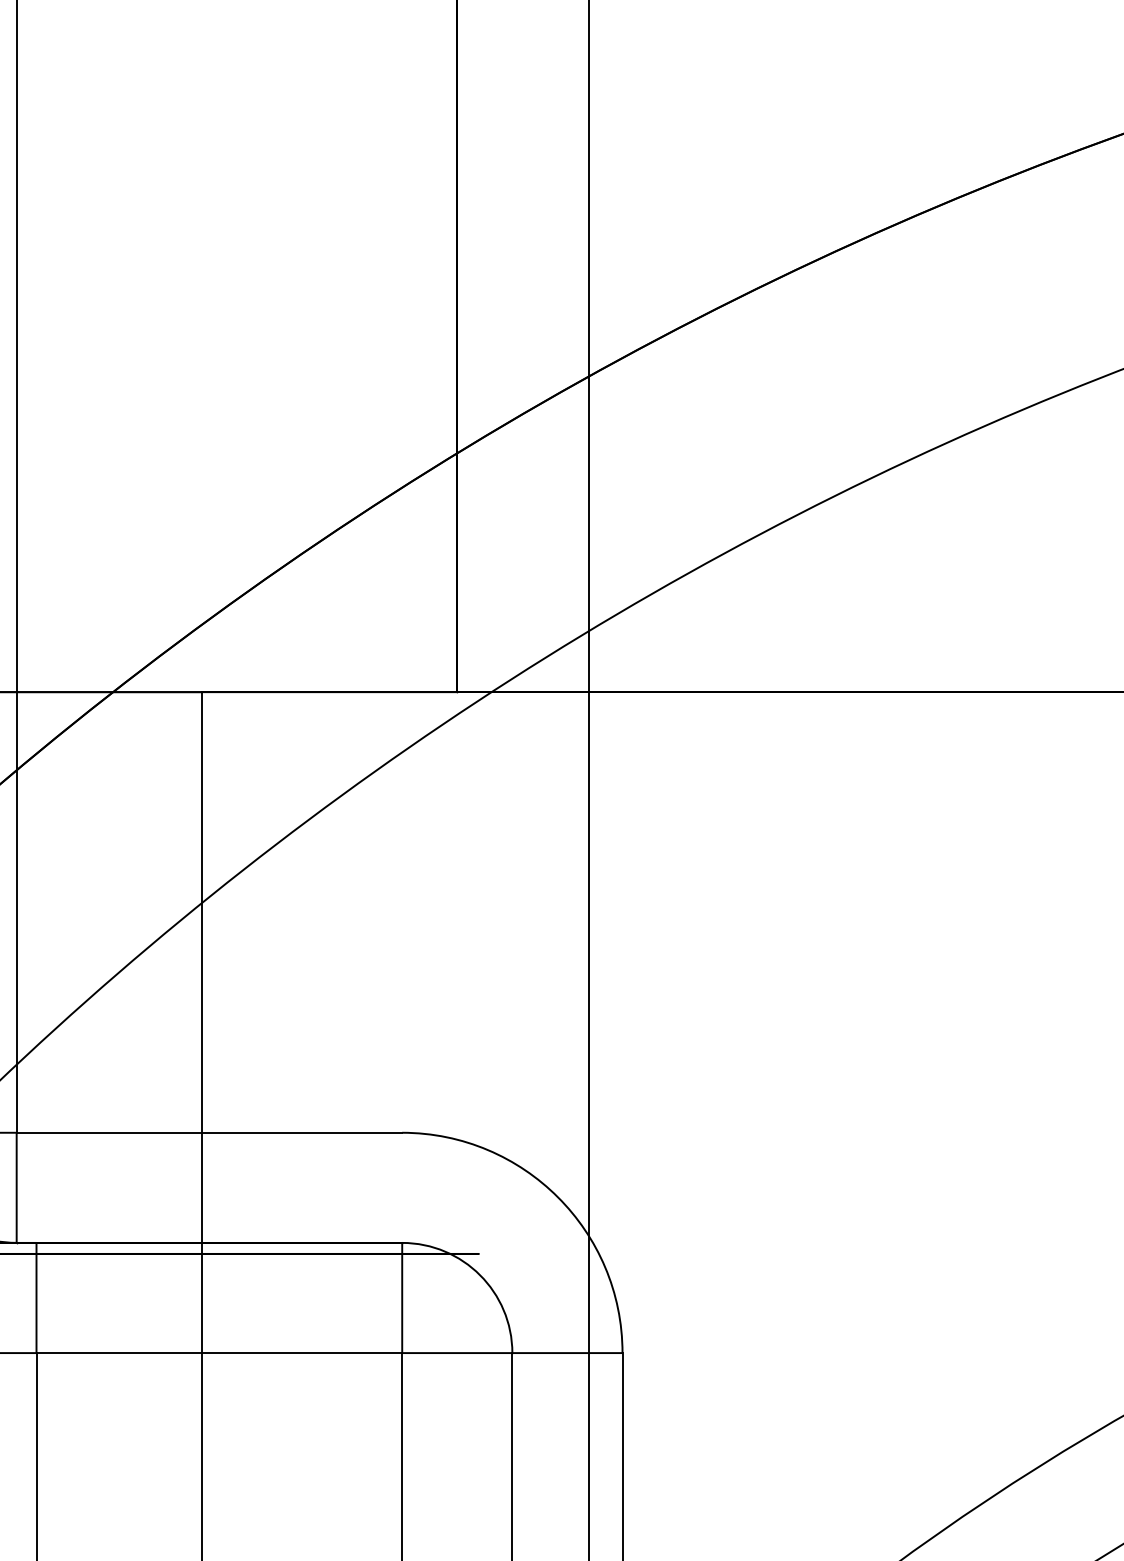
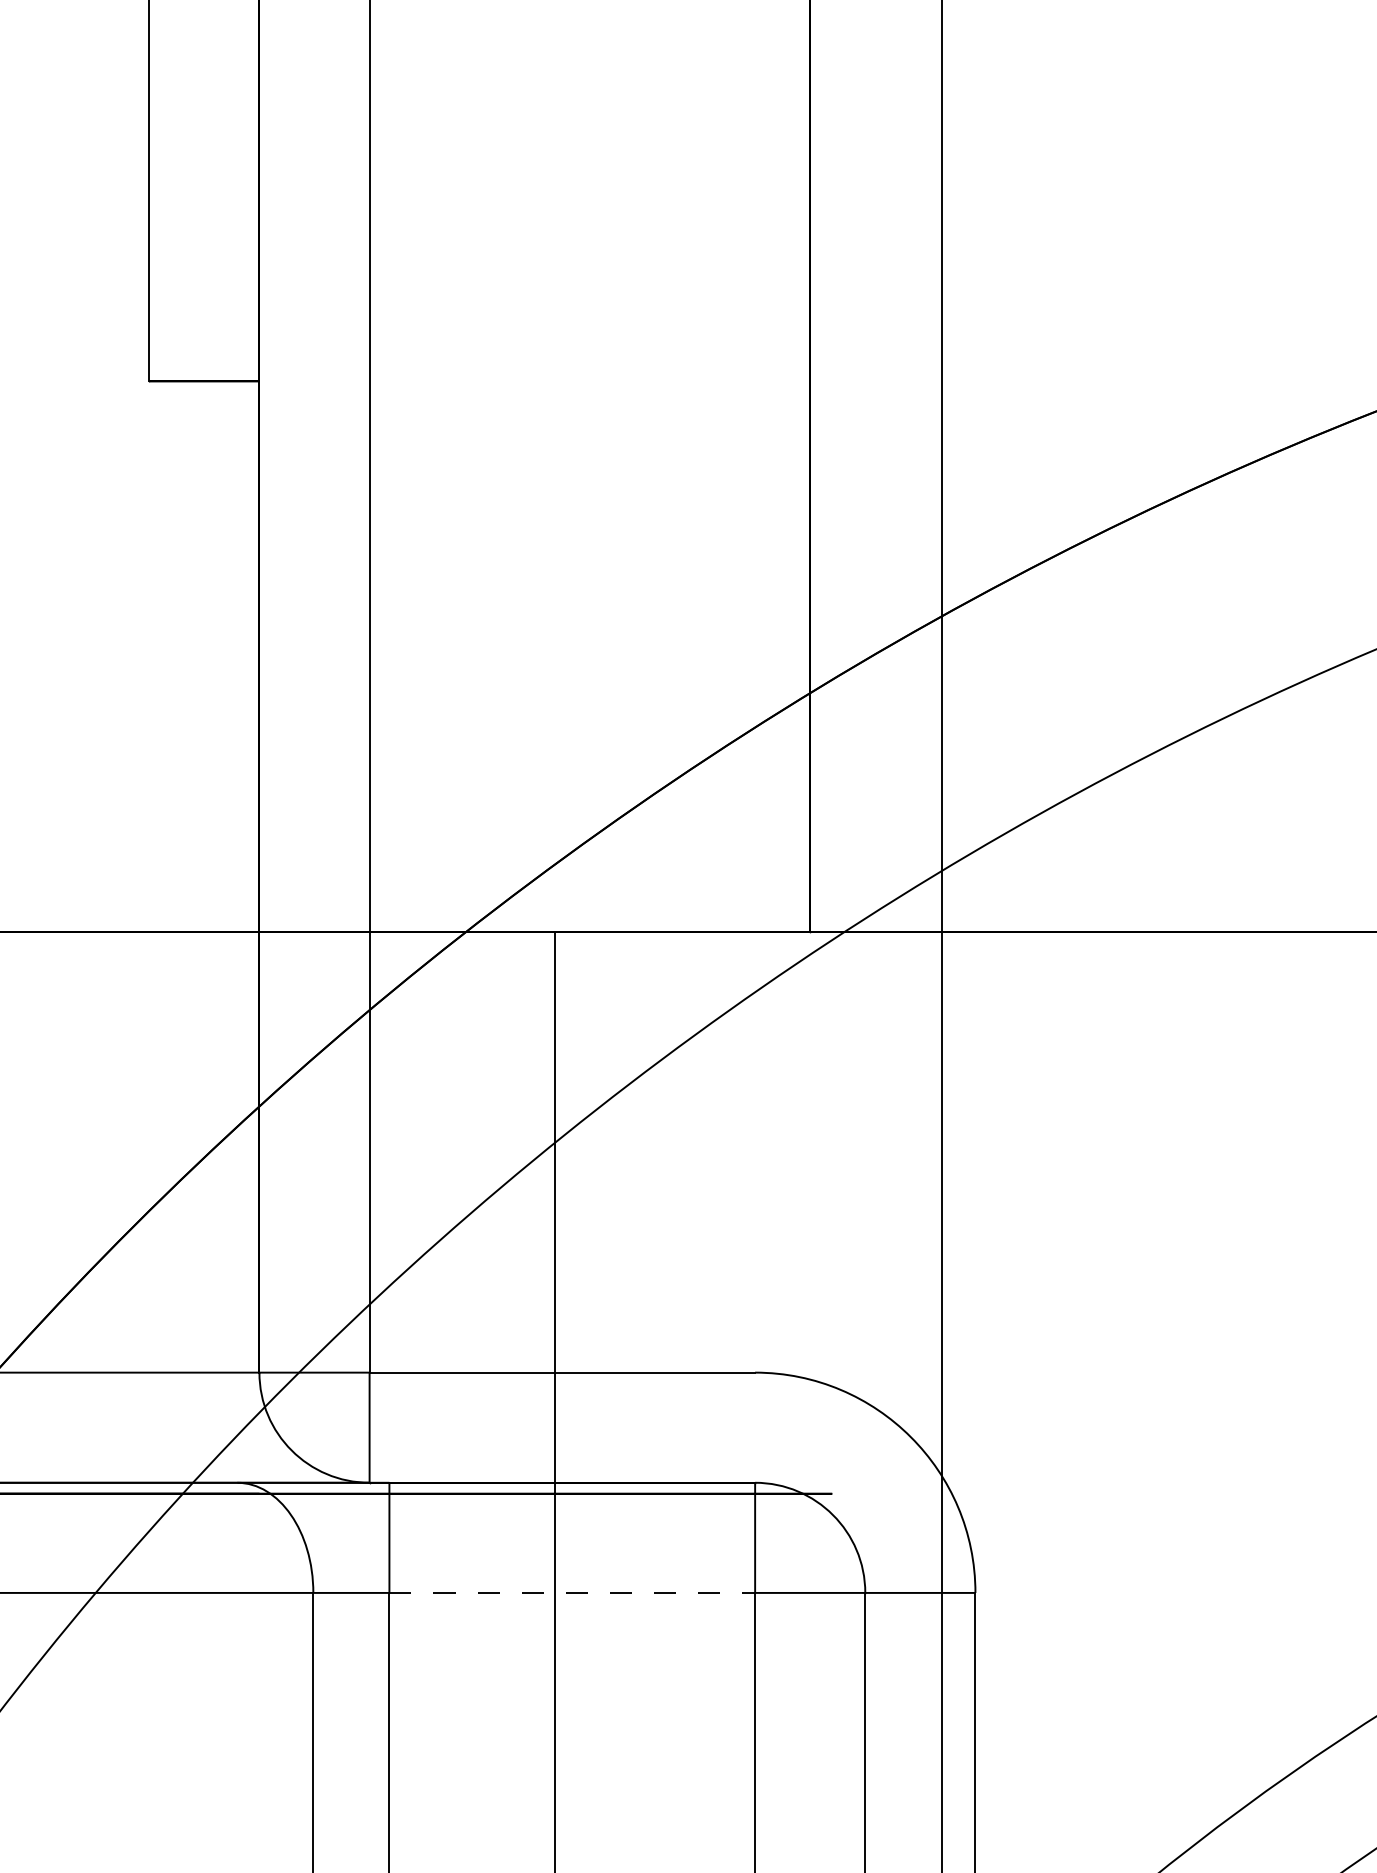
line: (219, 1352) -> (572, 1592), solid -> dashed

